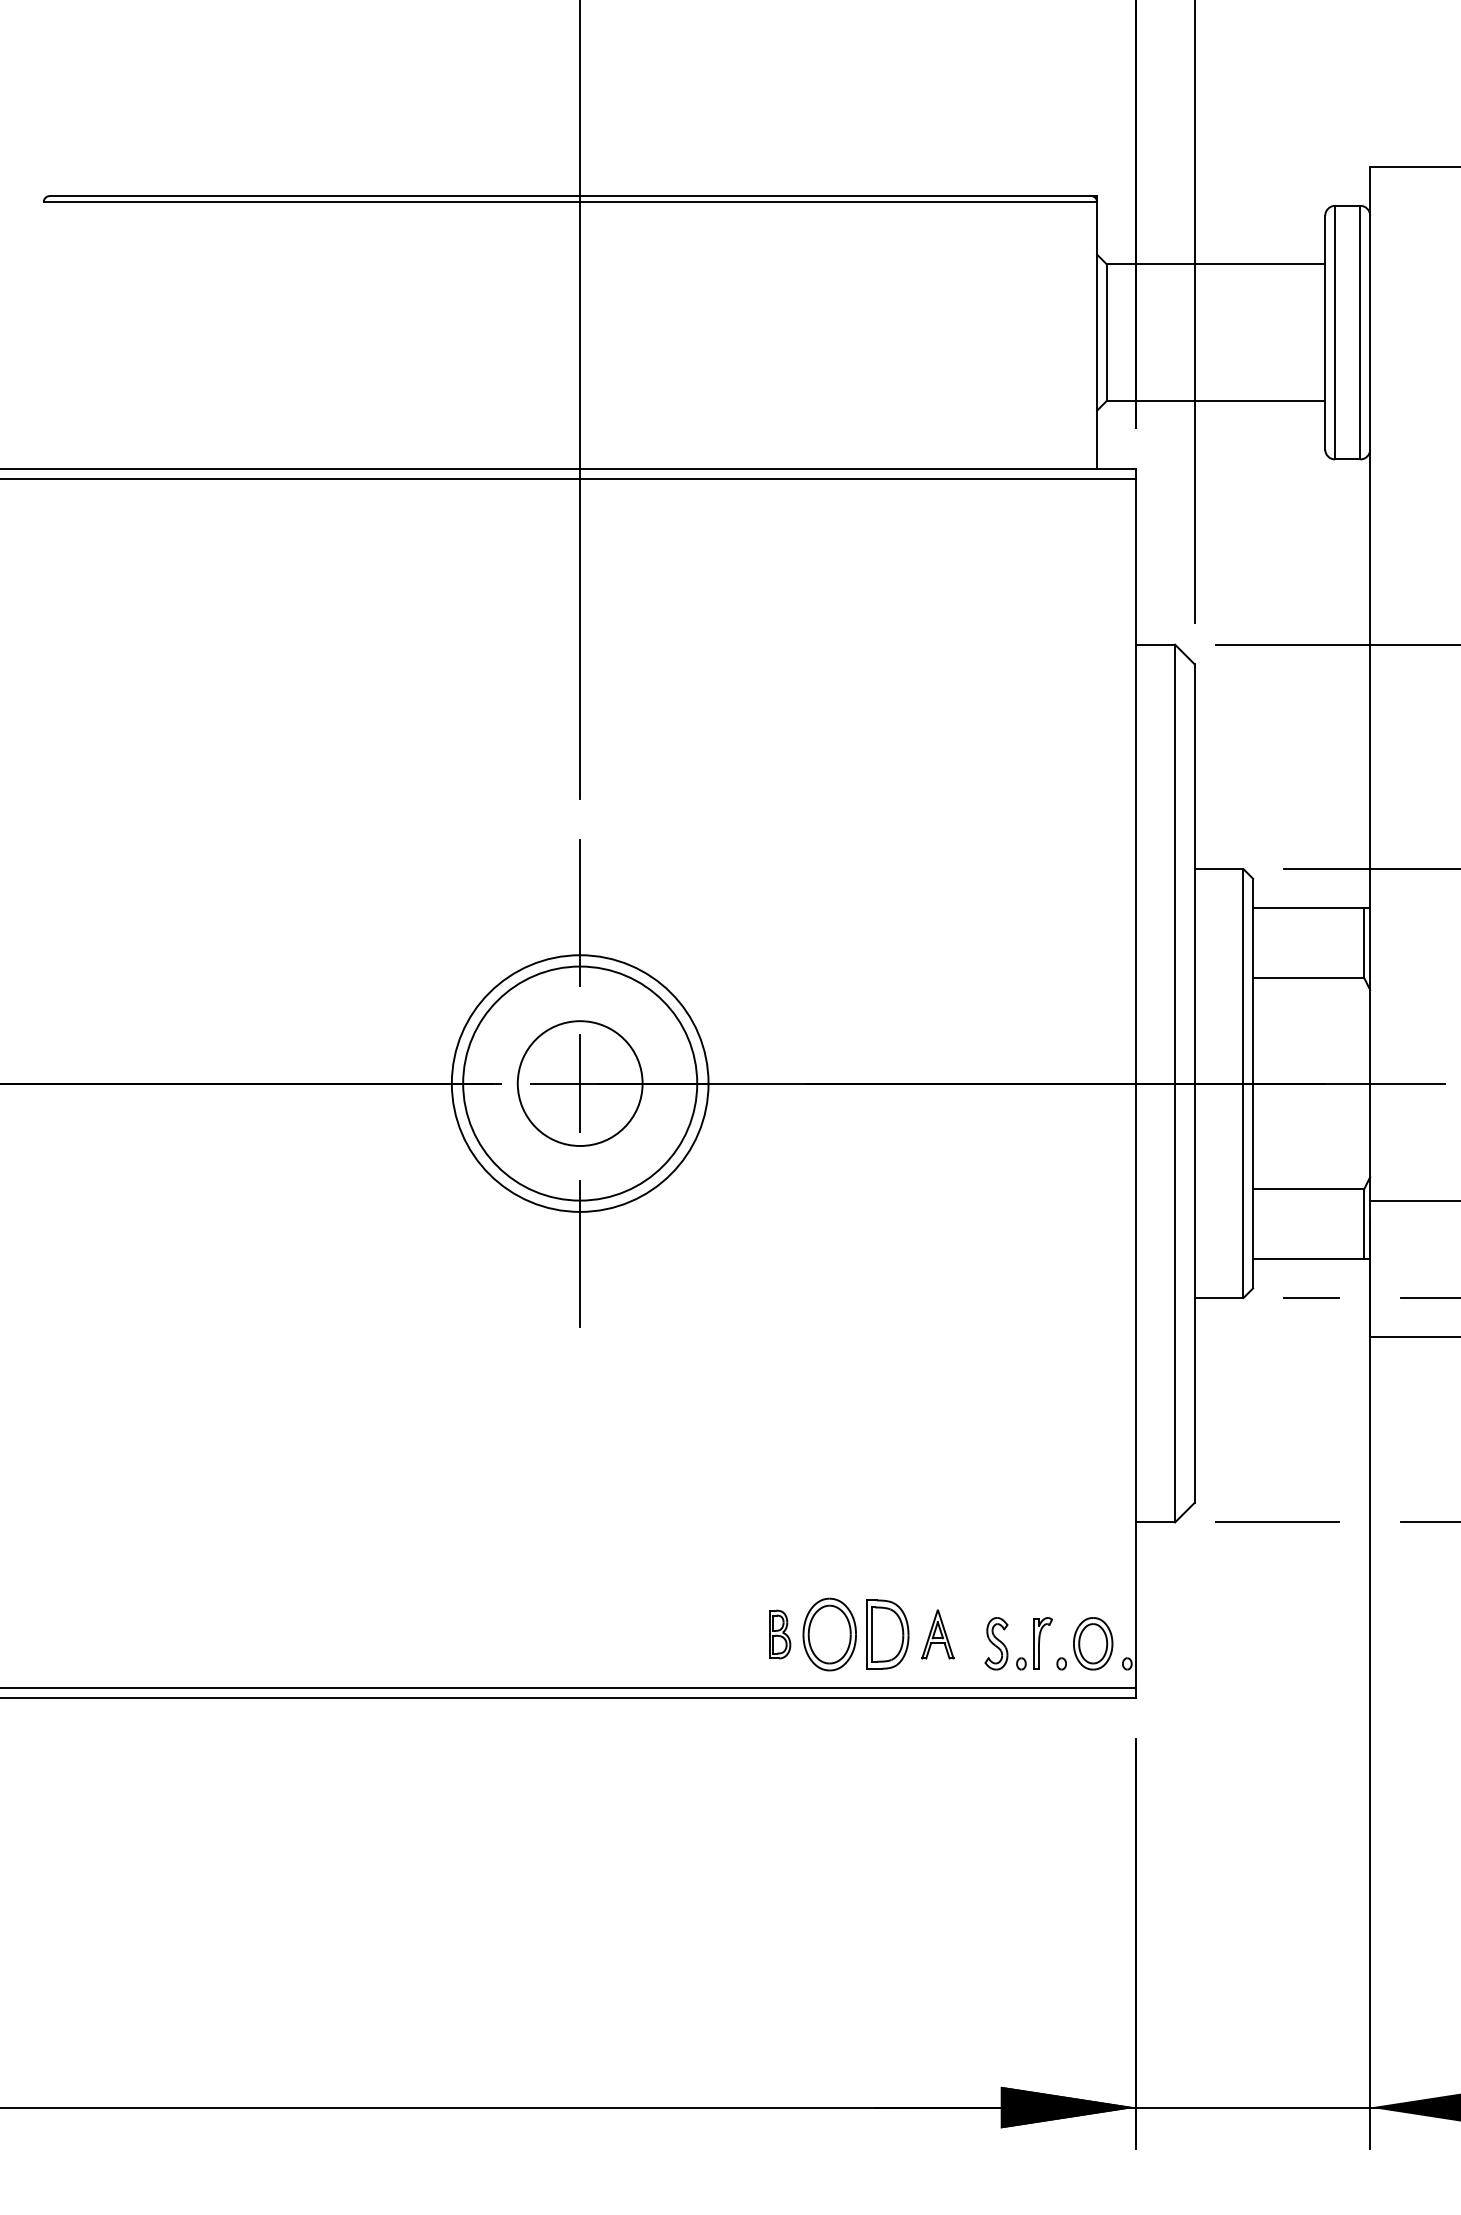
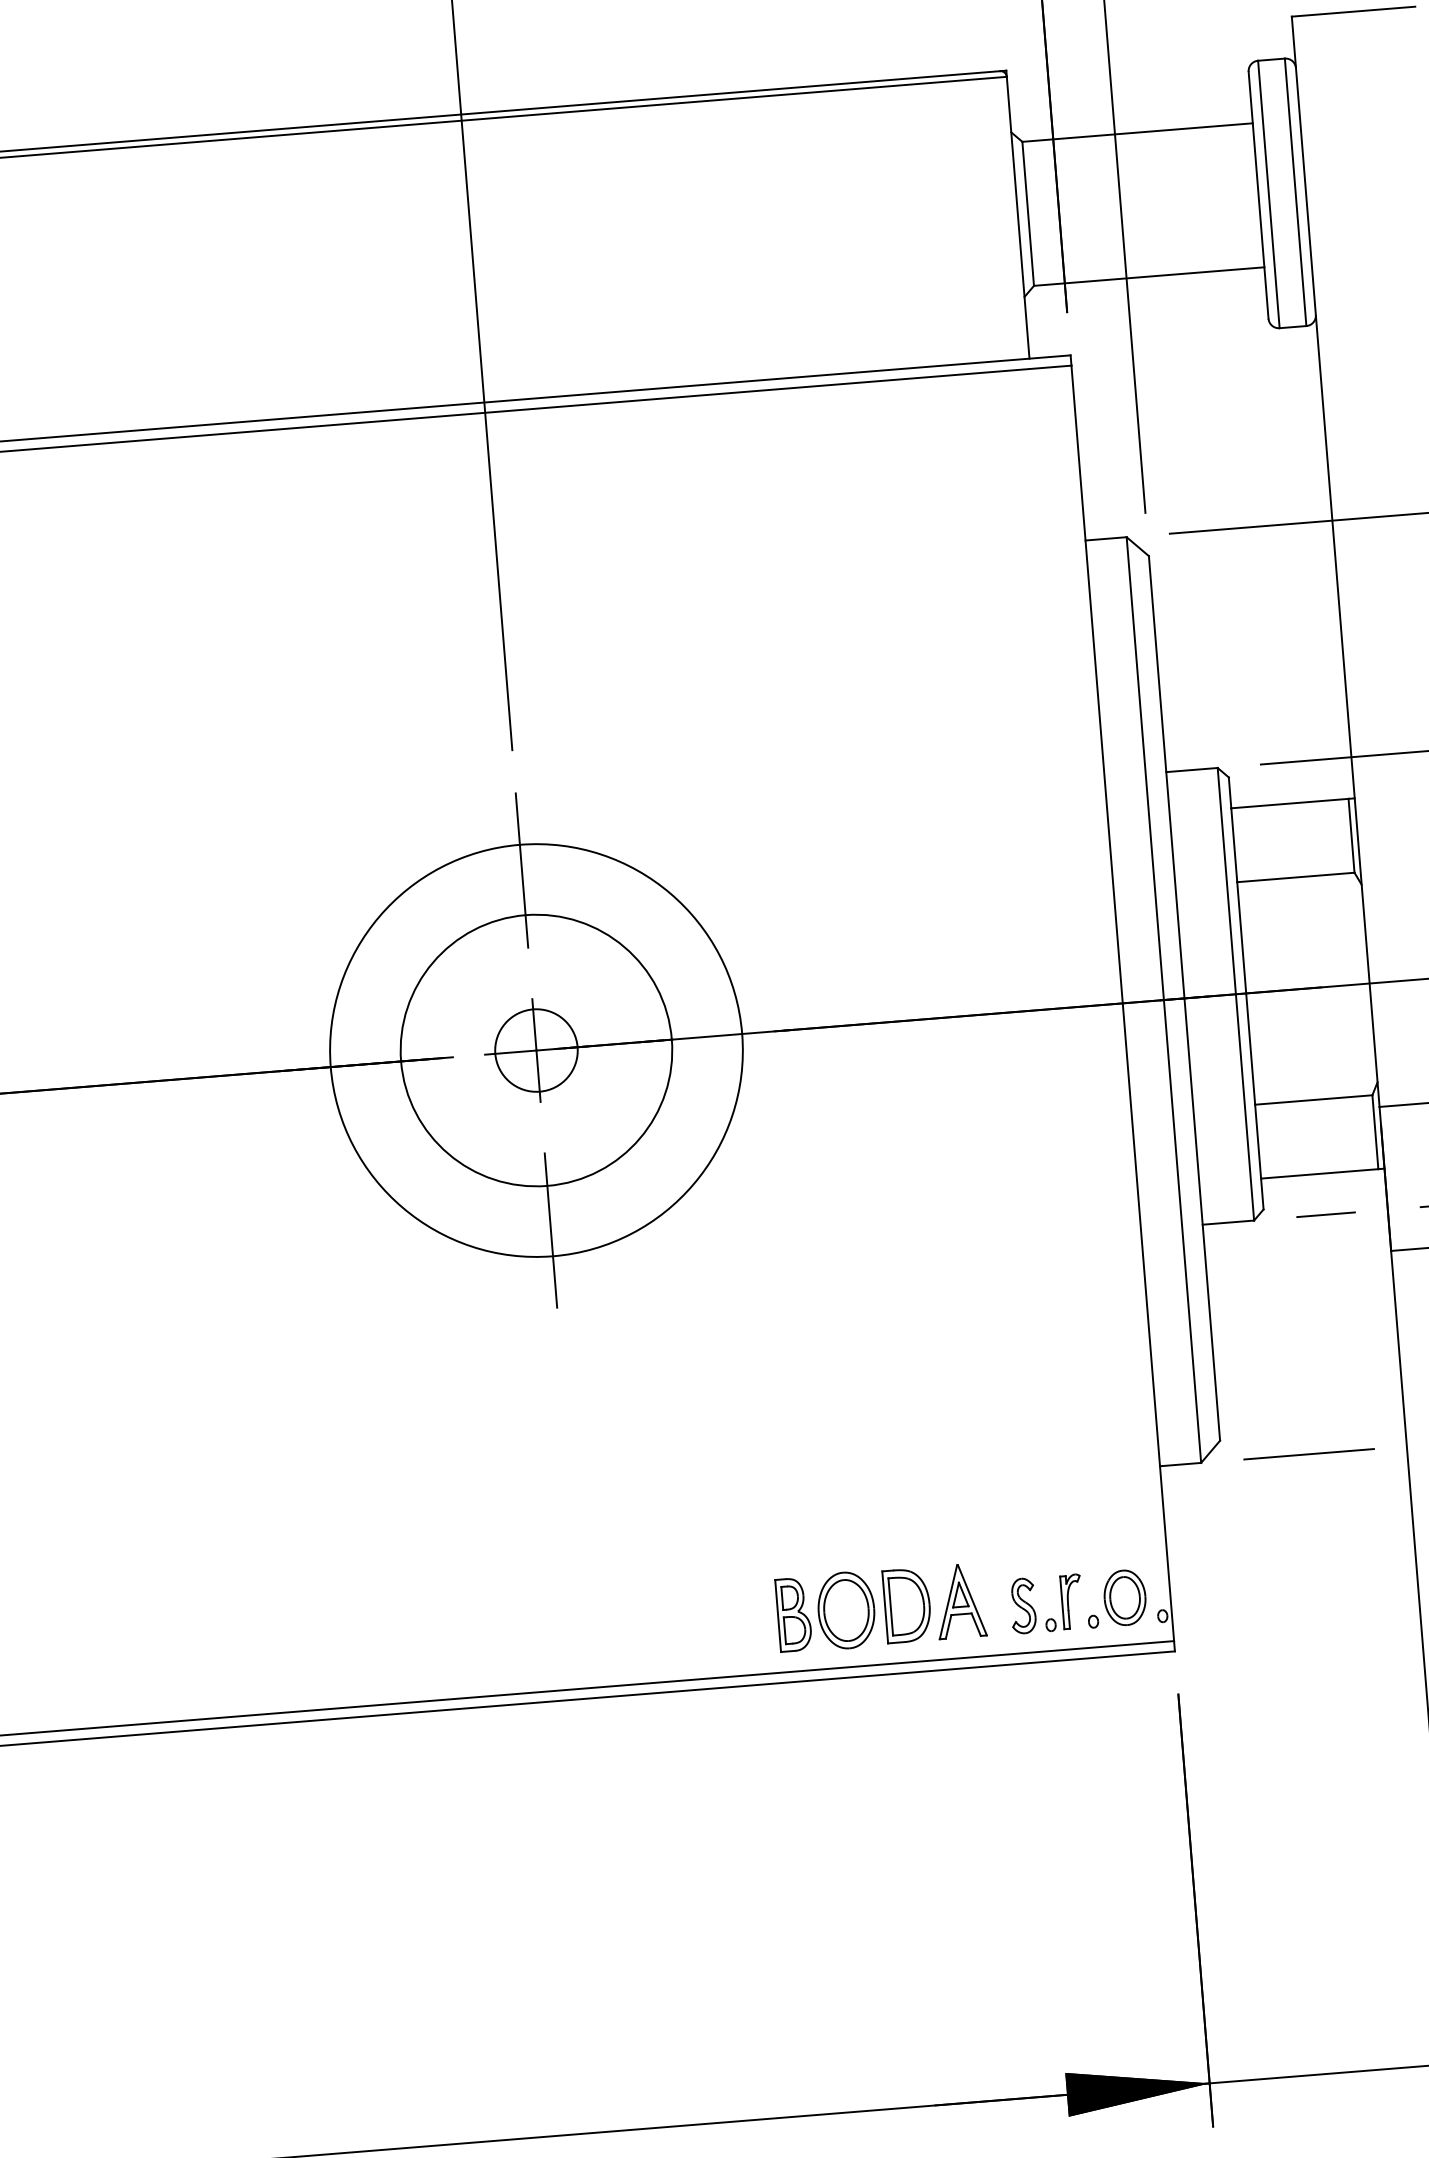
circle: (580, 1083) -> (536, 1050), size x0.62
circle: (580, 1083) -> (536, 1050), size x1.67
part: (779, 1634) -> (793, 1614), size x1.43
part: (937, 1634) -> (960, 1601), size x1.43

